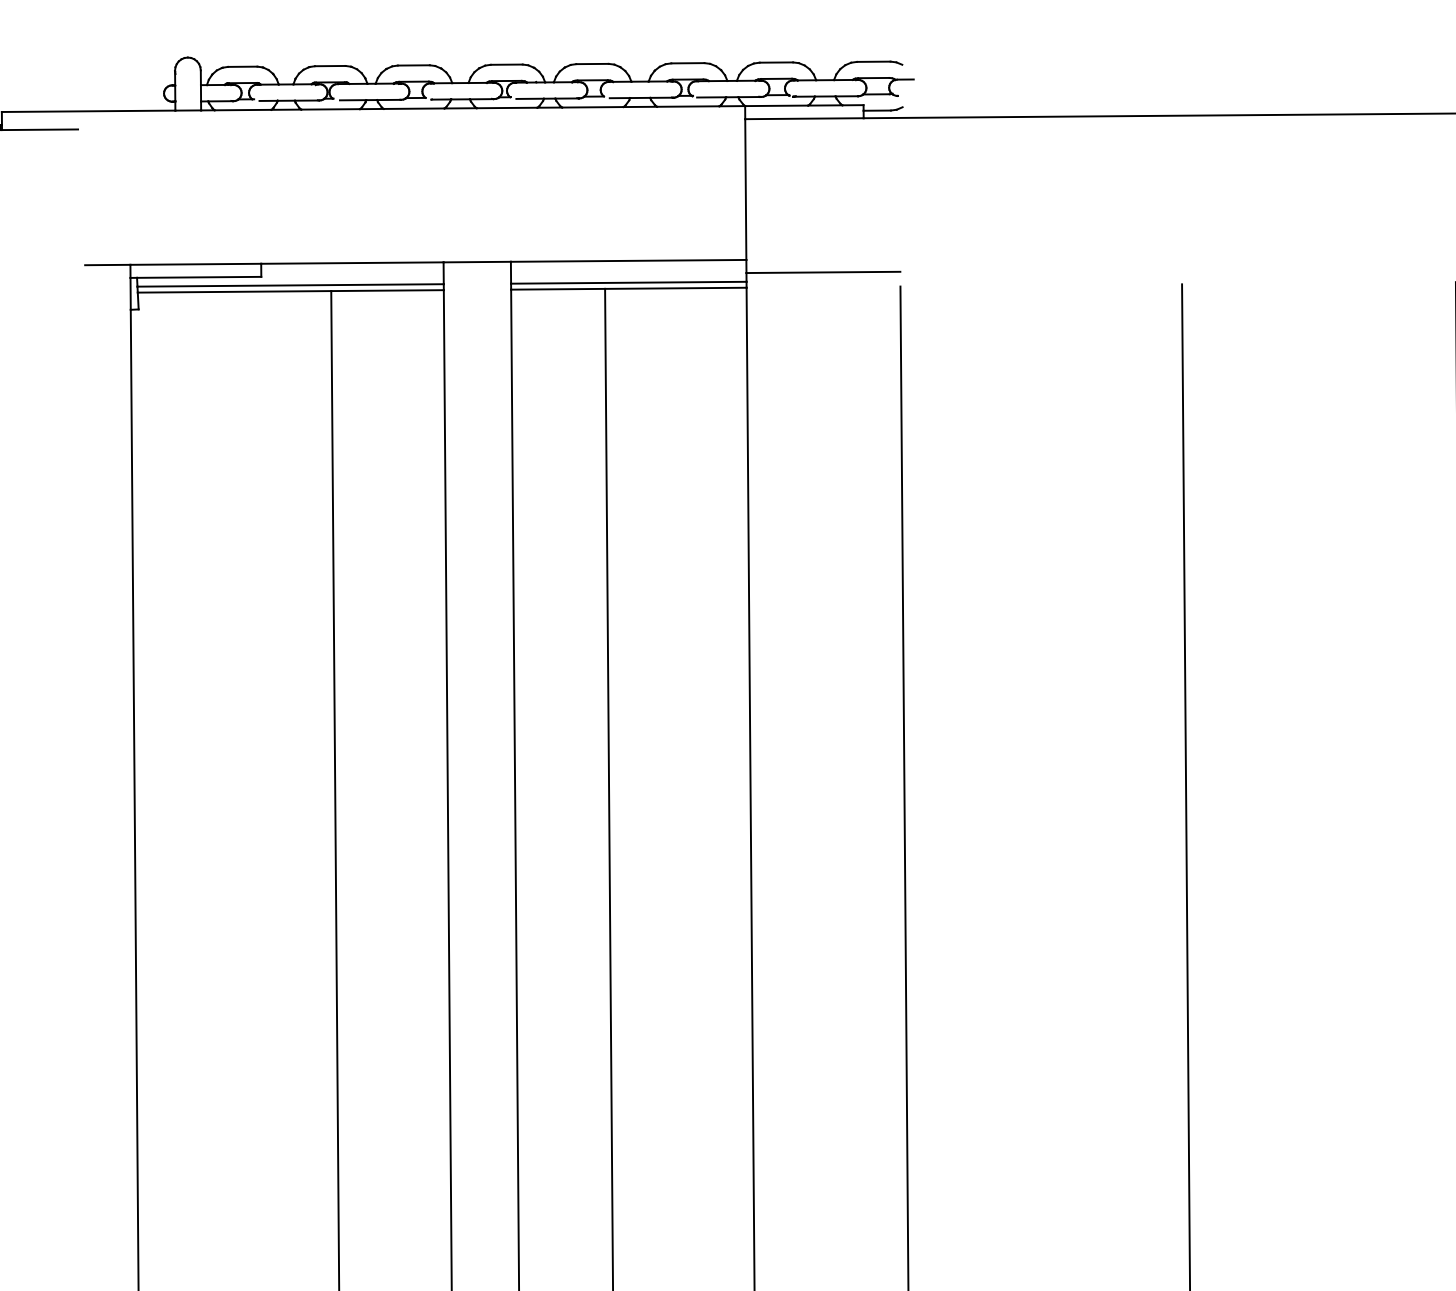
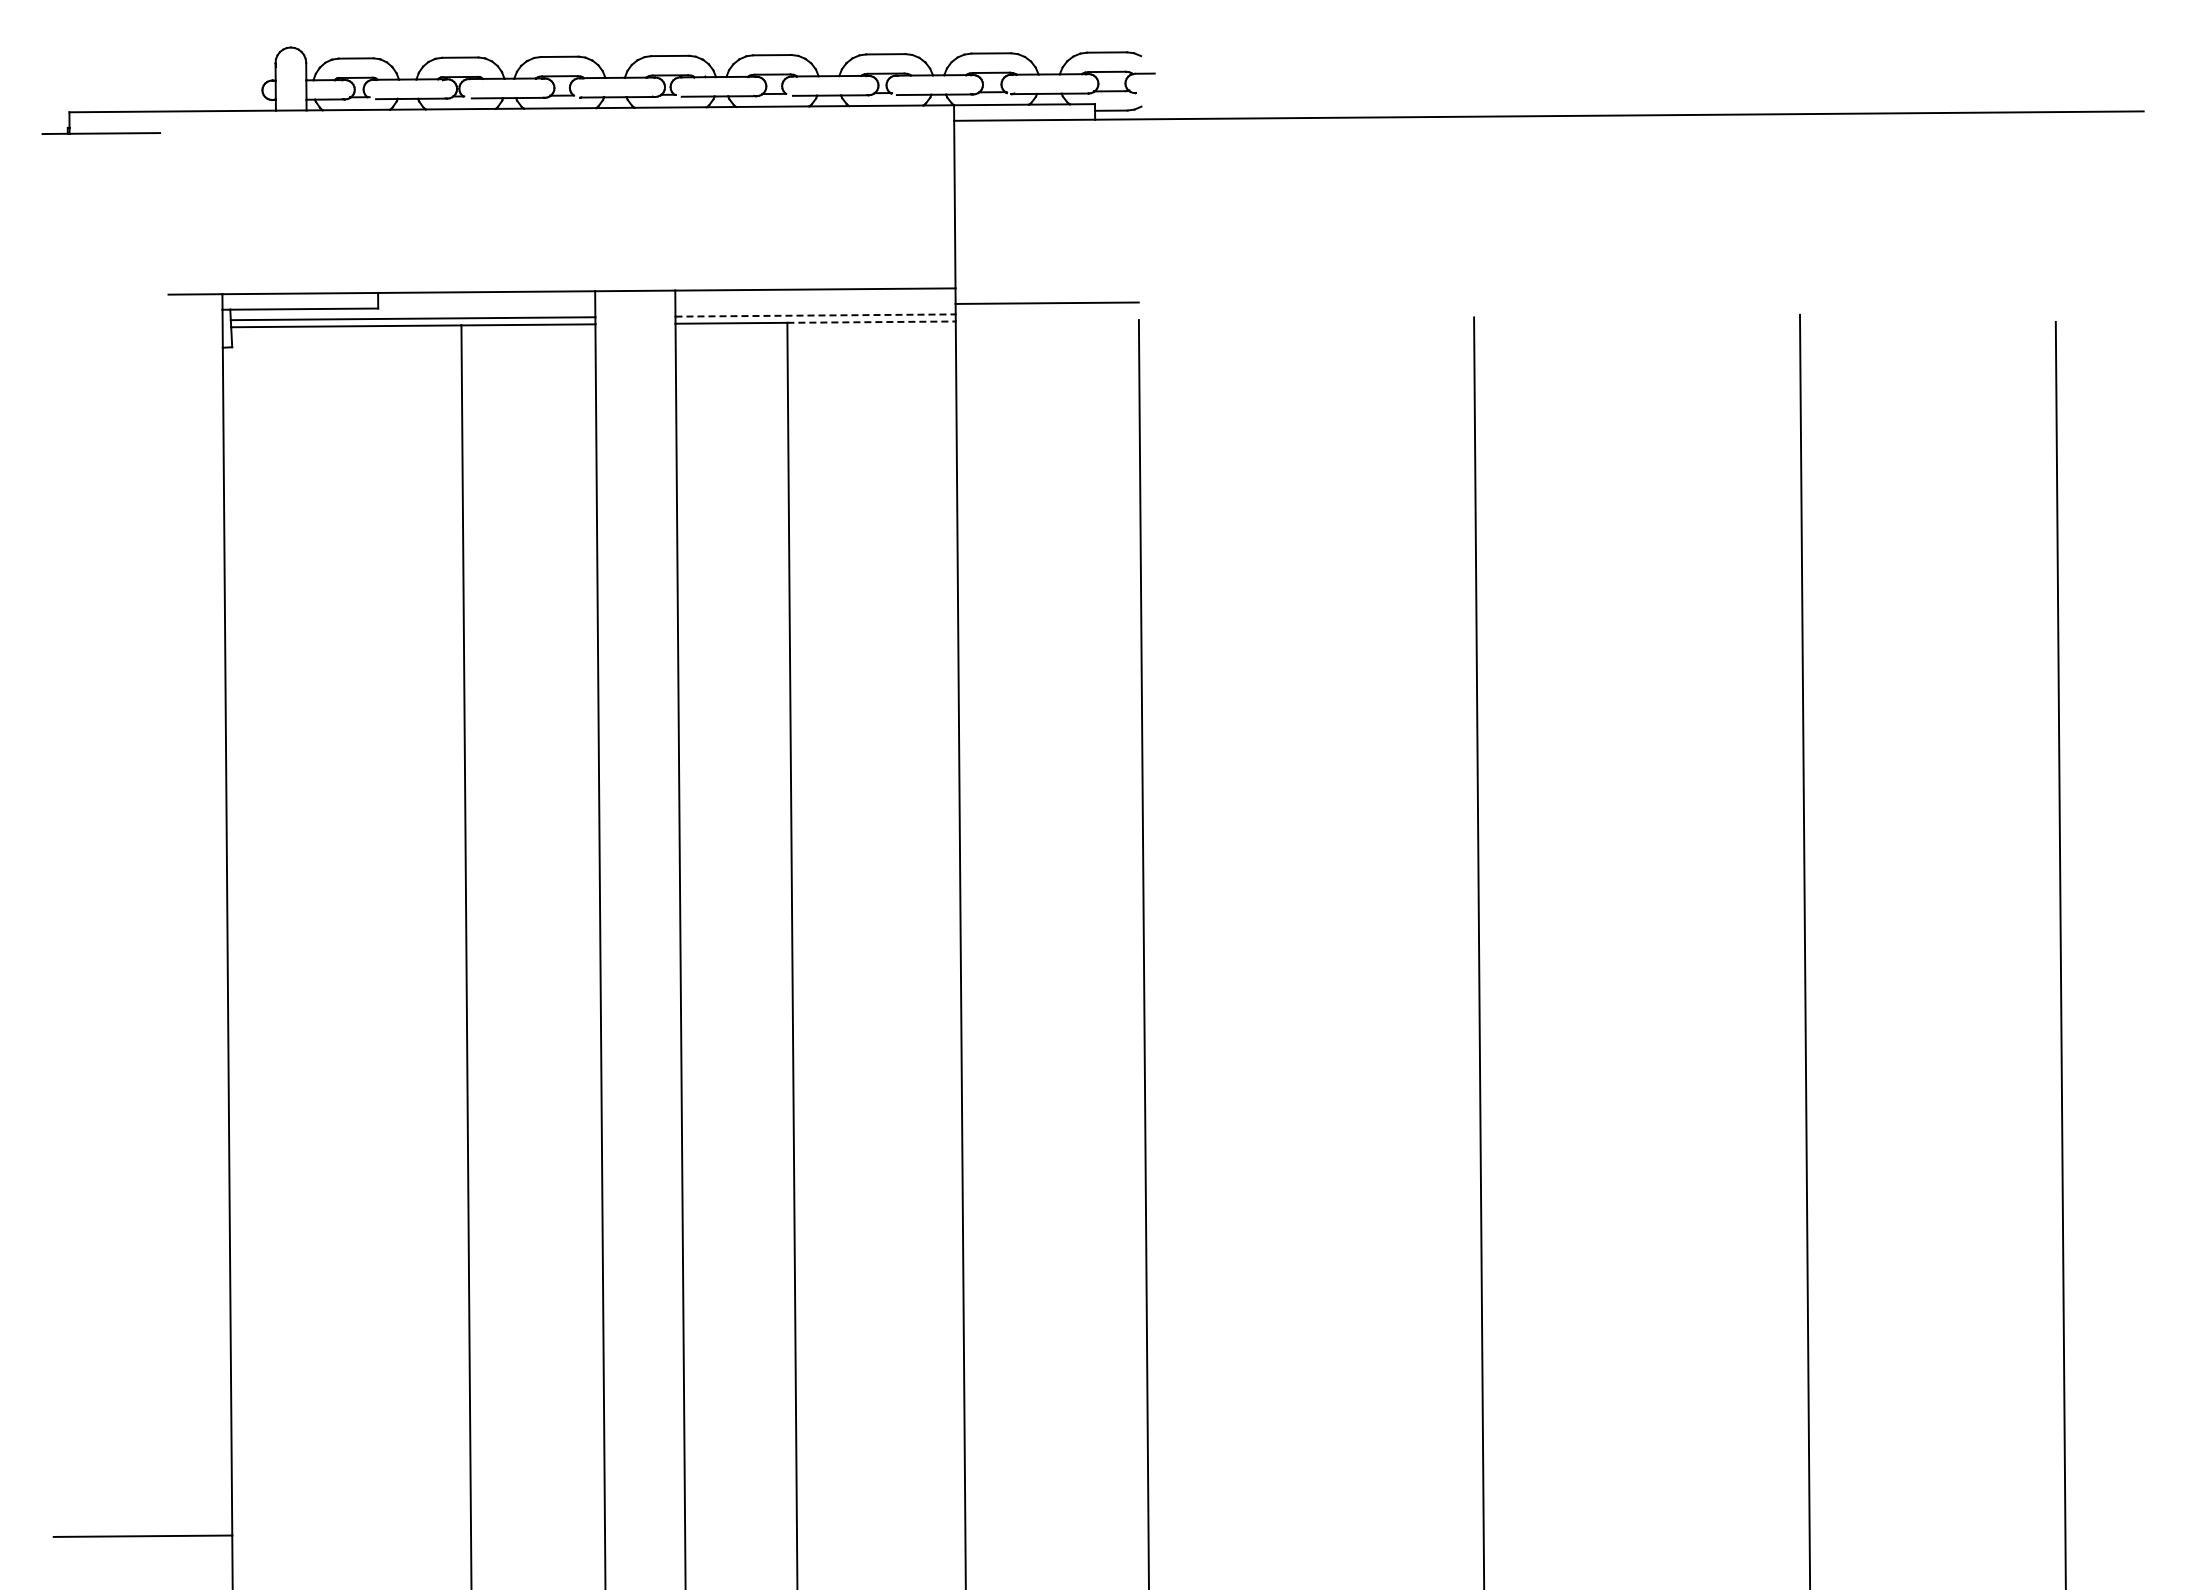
line: (629, 282) -> (816, 315), solid -> dashed
line: (676, 288) -> (872, 322), solid -> dashed

